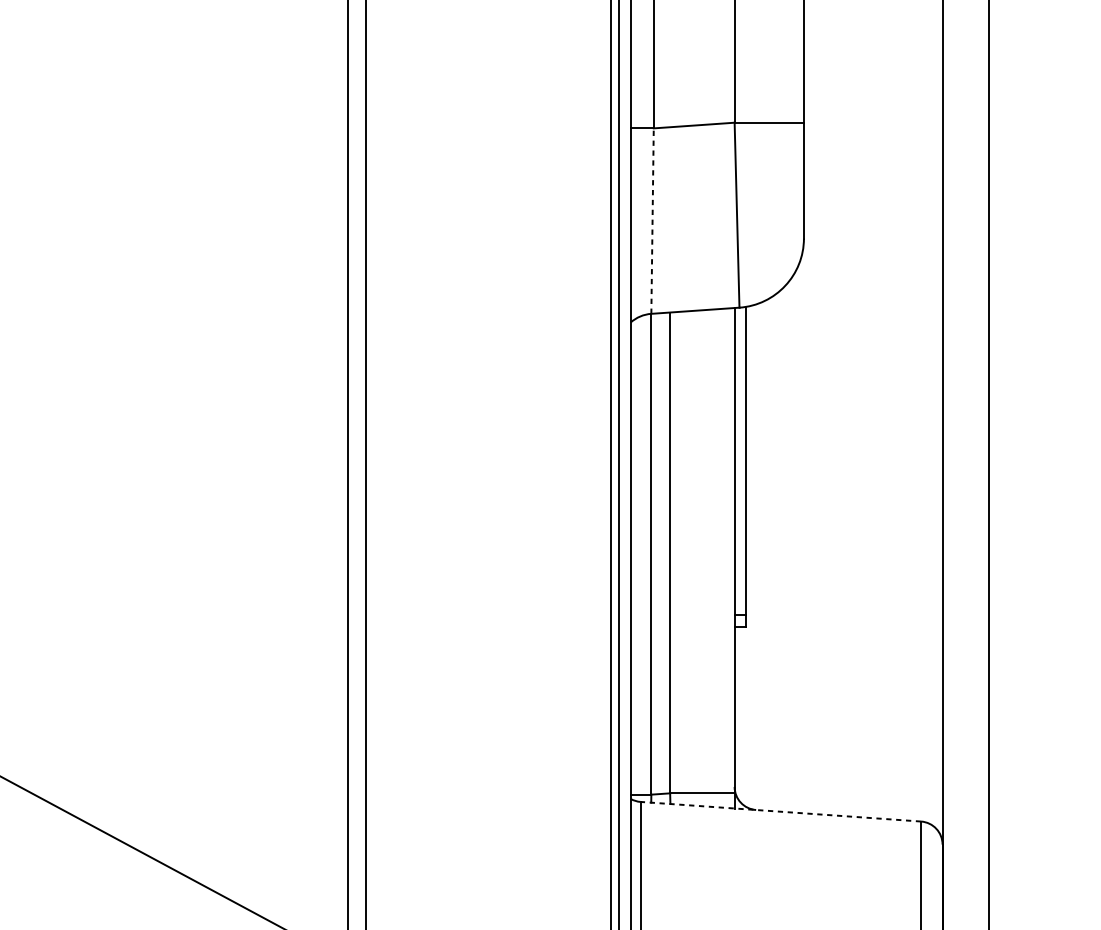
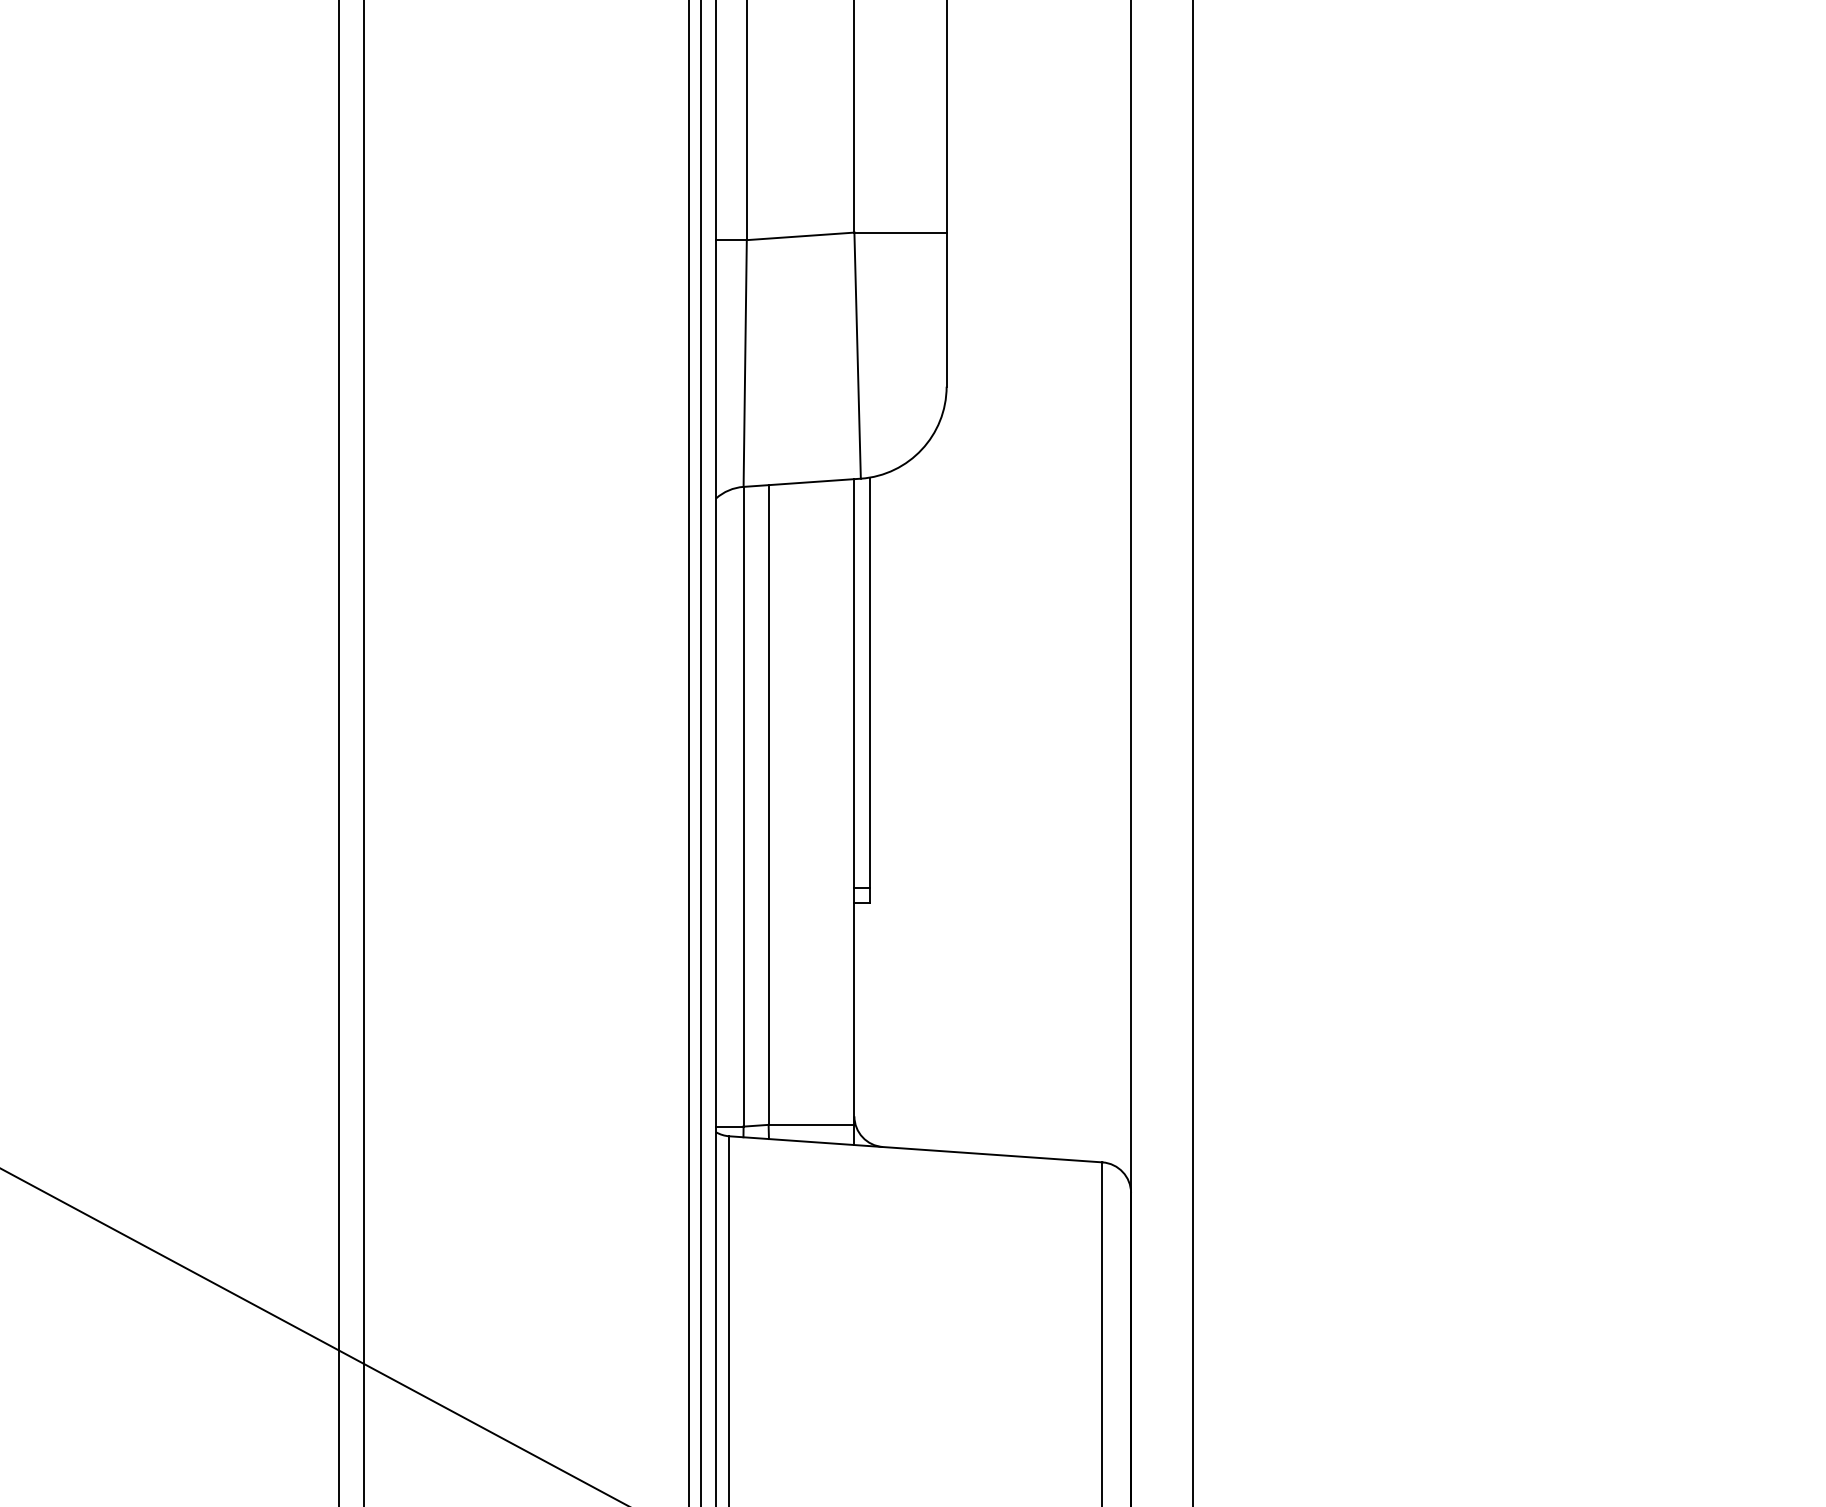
line: (652, 221) -> (745, 363), dashed -> solid
line: (780, 811) -> (915, 1149), dashed -> solid

